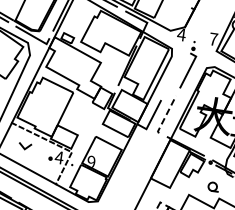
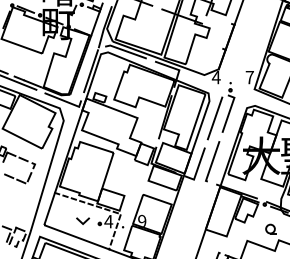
line: (174, 73) -> (214, 118), added
line: (166, 115) -> (212, 162), dashed -> solid
line: (26, 147) -> (84, 221), moved

